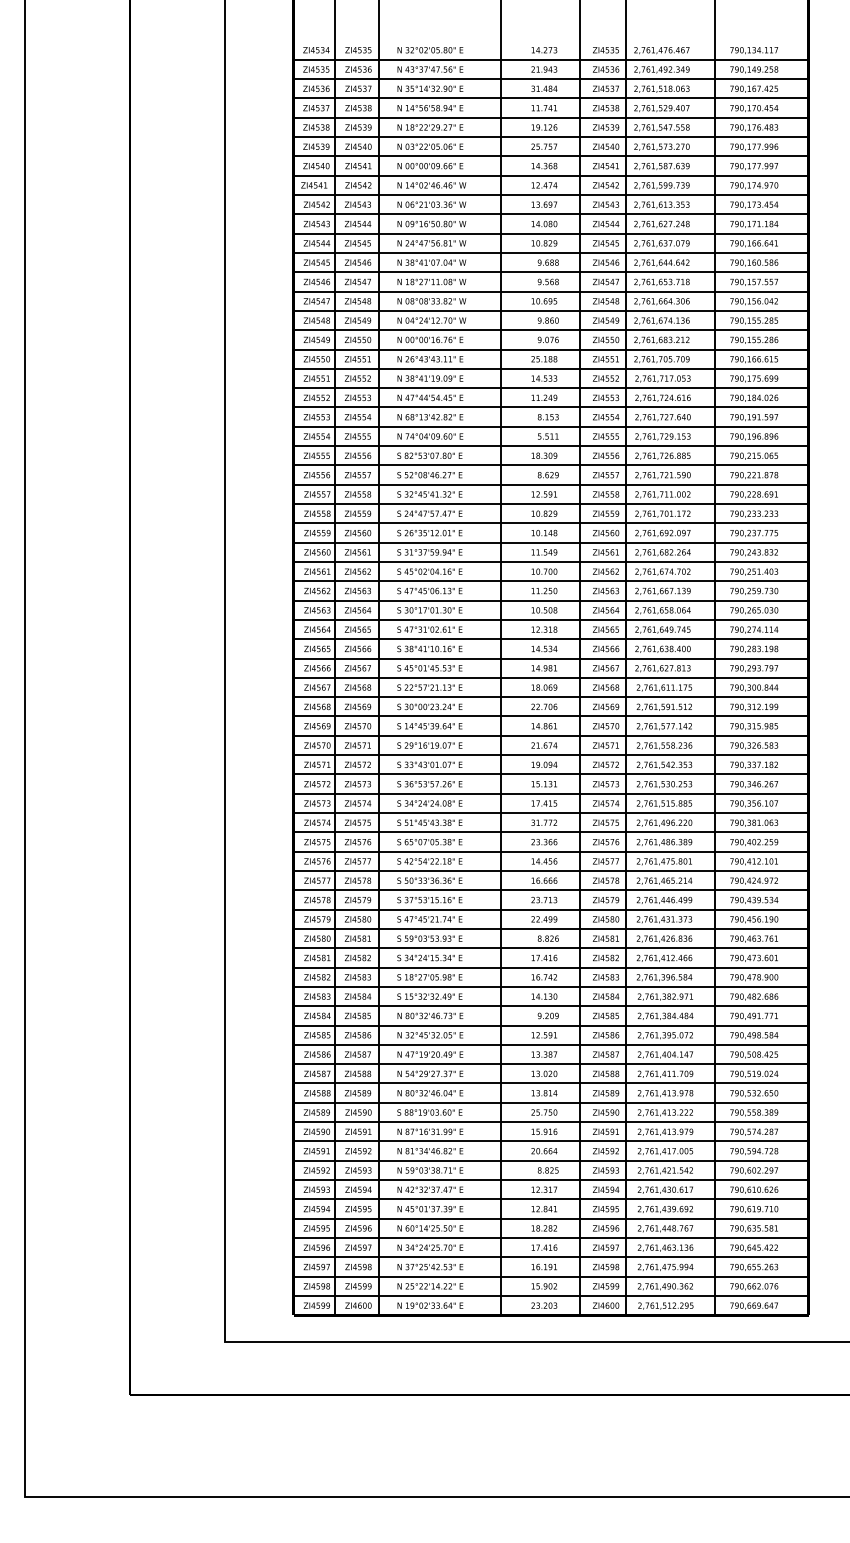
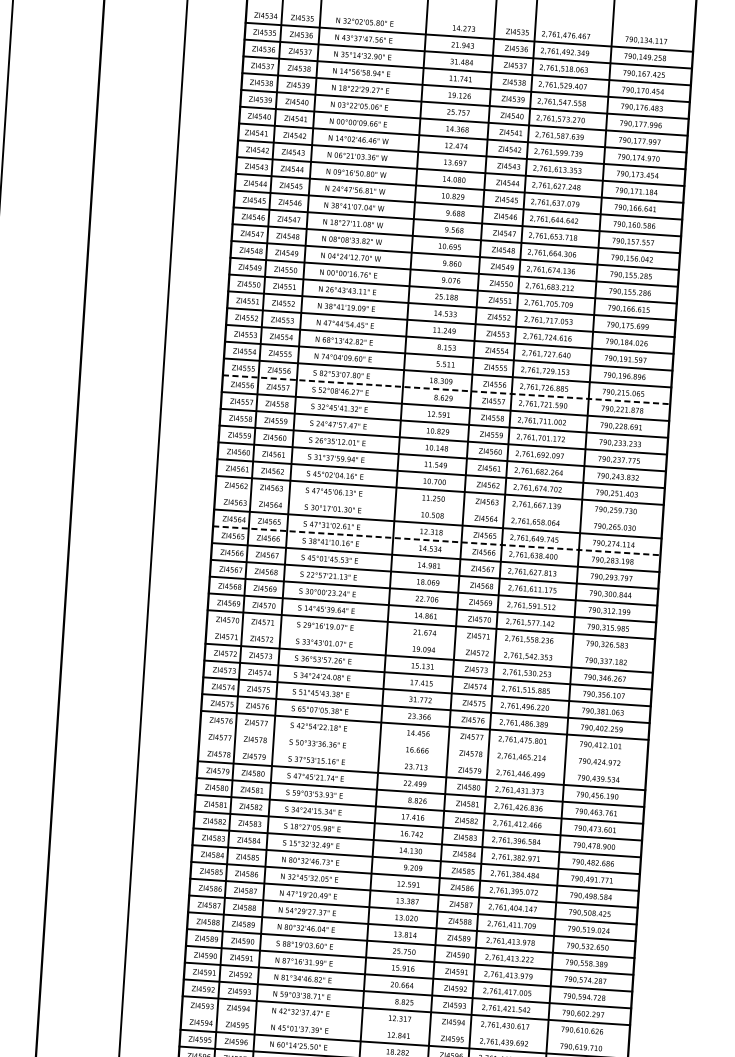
line: (551, 465) -> (446, 389), solid -> dashed
line: (550, 600) -> (438, 507), removed
line: (551, 639) -> (437, 541), solid -> dashed
line: (550, 755) -> (429, 641), removed
line: (550, 871) -> (423, 742), removed
line: (550, 890) -> (422, 759), removed
line: (550, 1199) -> (404, 1027), removed

